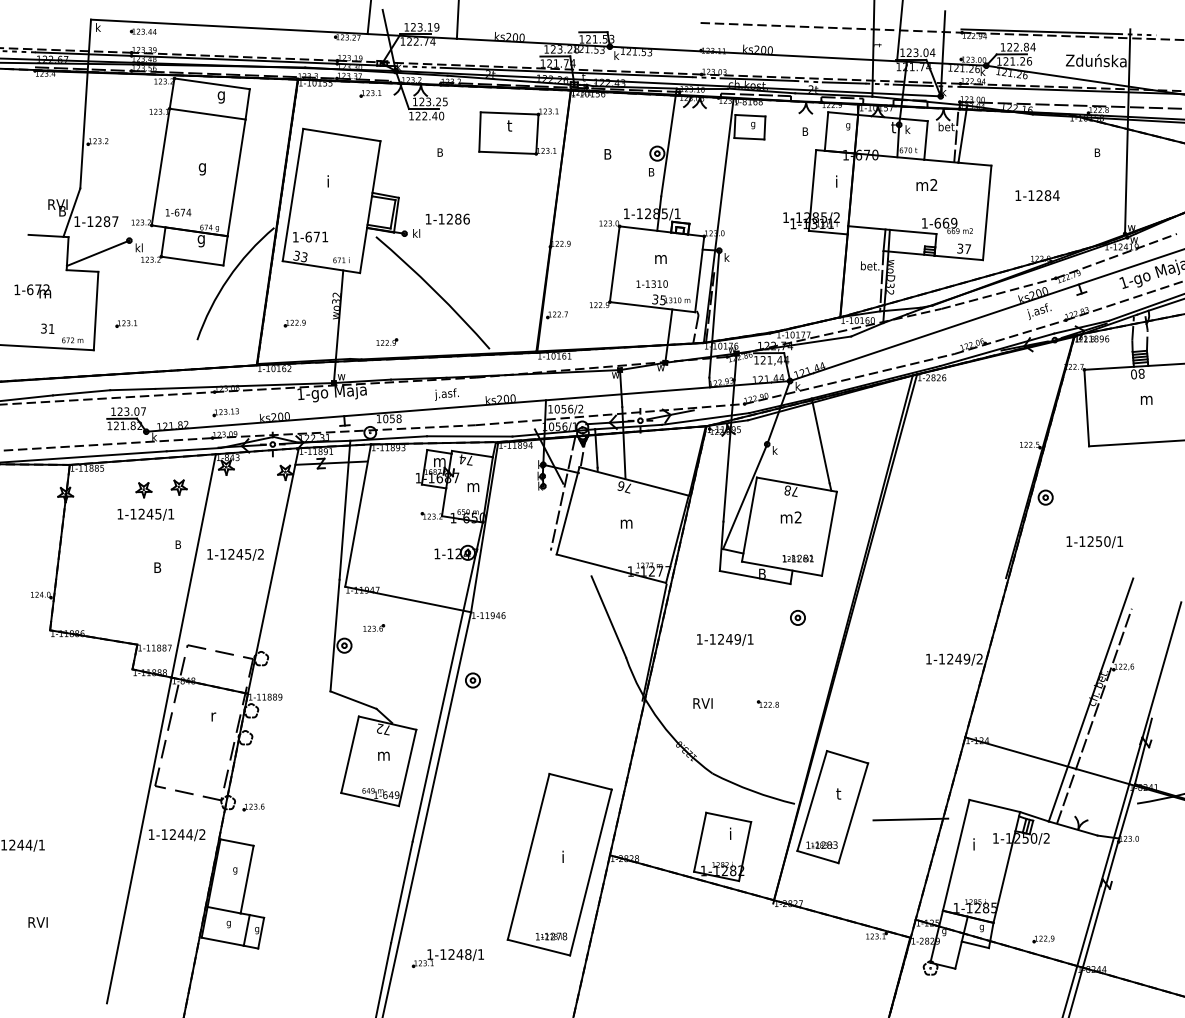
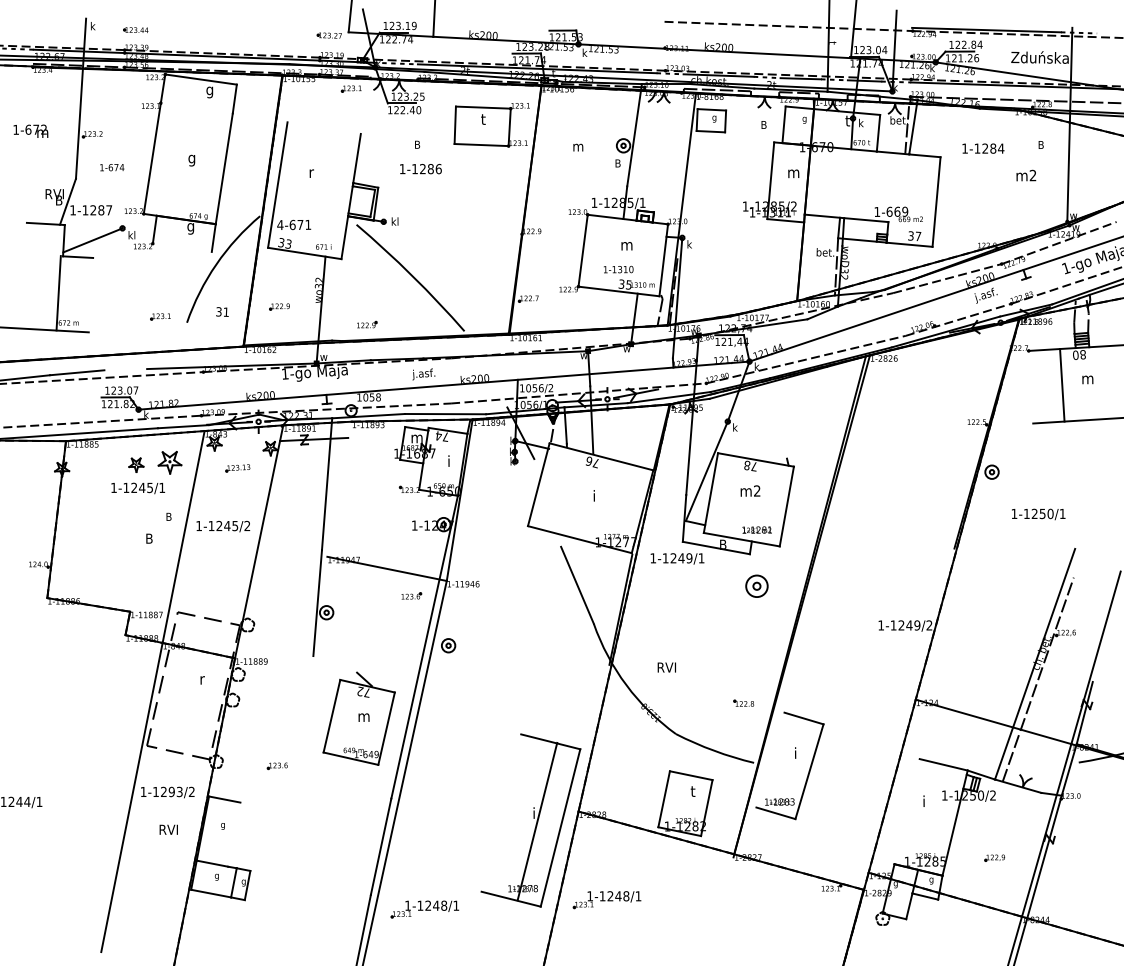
line: (228, 26) -> (216, 25), removed
line: (207, 113) -> (196, 107), removed
line: (341, 134) -> (323, 127), removed
text: (609, 154) -> (578, 146), B -> m
text: (328, 181) -> (311, 172), i -> r
text: (836, 181) -> (793, 172), i -> m
text: (926, 184) -> (1026, 175), moved
text: (1037, 195) -> (983, 148), moved
text: (178, 212) -> (112, 167), moved
text: (447, 218) -> (420, 168), moved
text: (295, 237) -> (280, 225), 1-671 -> 4-671
line: (192, 260) -> (182, 247), removed
text: (32, 291) -> (30, 131), moved
line: (95, 310) -> (58, 292), moved
part: (126, 323) -> (160, 316), moved
text: (47, 328) -> (222, 311), moved
line: (132, 389) -> (125, 369), removed
line: (1086, 407) -> (1062, 384), moved
part: (225, 412) -> (237, 468), moved
line: (820, 440) -> (778, 418), removed
text: (473, 485) -> (449, 460), m -> i
part: (178, 487) -> (169, 462), size x1.6
line: (562, 493) -> (533, 468), removed
line: (358, 515) -> (339, 489), removed
text: (626, 522) -> (594, 495), m -> i
part: (797, 617) -> (756, 585), size x1.6
part: (374, 627) -> (412, 595), moved
text: (725, 639) -> (677, 558), moved
line: (353, 699) -> (335, 663), removed
part: (767, 703) -> (743, 702), moved
text: (838, 793) -> (795, 752), t -> i
line: (812, 800) -> (770, 759), removed
part: (253, 807) -> (277, 766), moved
line: (910, 819) -> (863, 777), removed
text: (730, 833) -> (692, 790), i -> t
text: (185, 834) -> (175, 791), 1-1244/2 -> 1-1293/2
line: (955, 854) -> (906, 810), removed
line: (528, 856) -> (537, 821), moved
line: (246, 879) -> (233, 834), removed
text: (37, 922) -> (168, 829), moved
part: (1043, 939) -> (994, 858), moved
part: (639, 948) -> (606, 900), added

